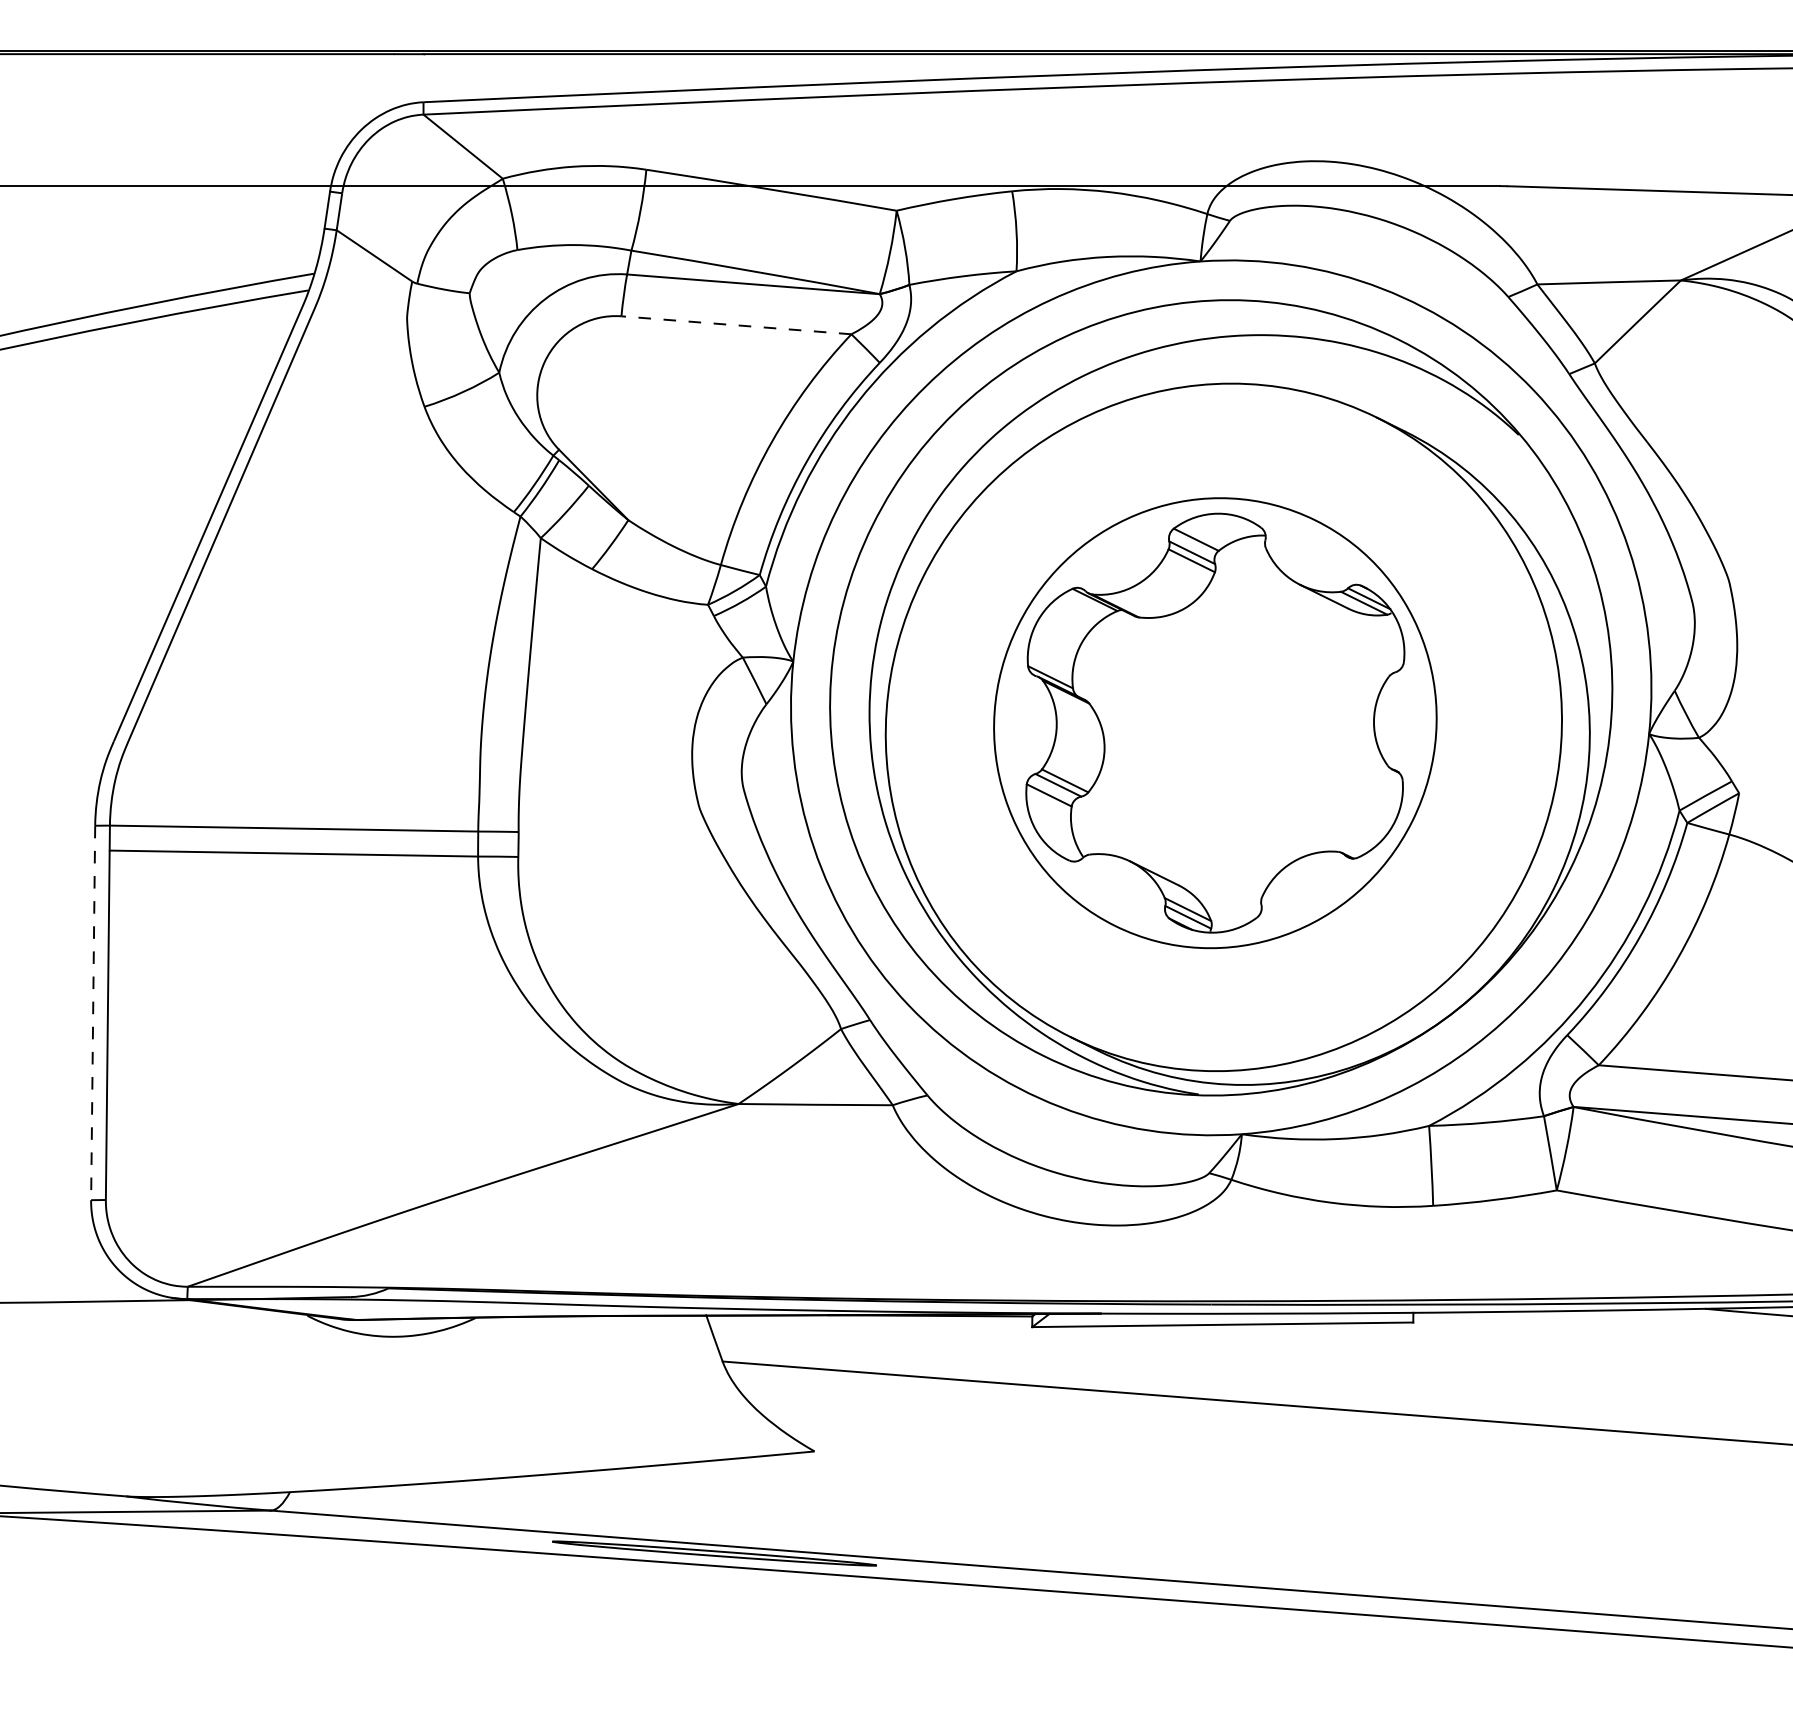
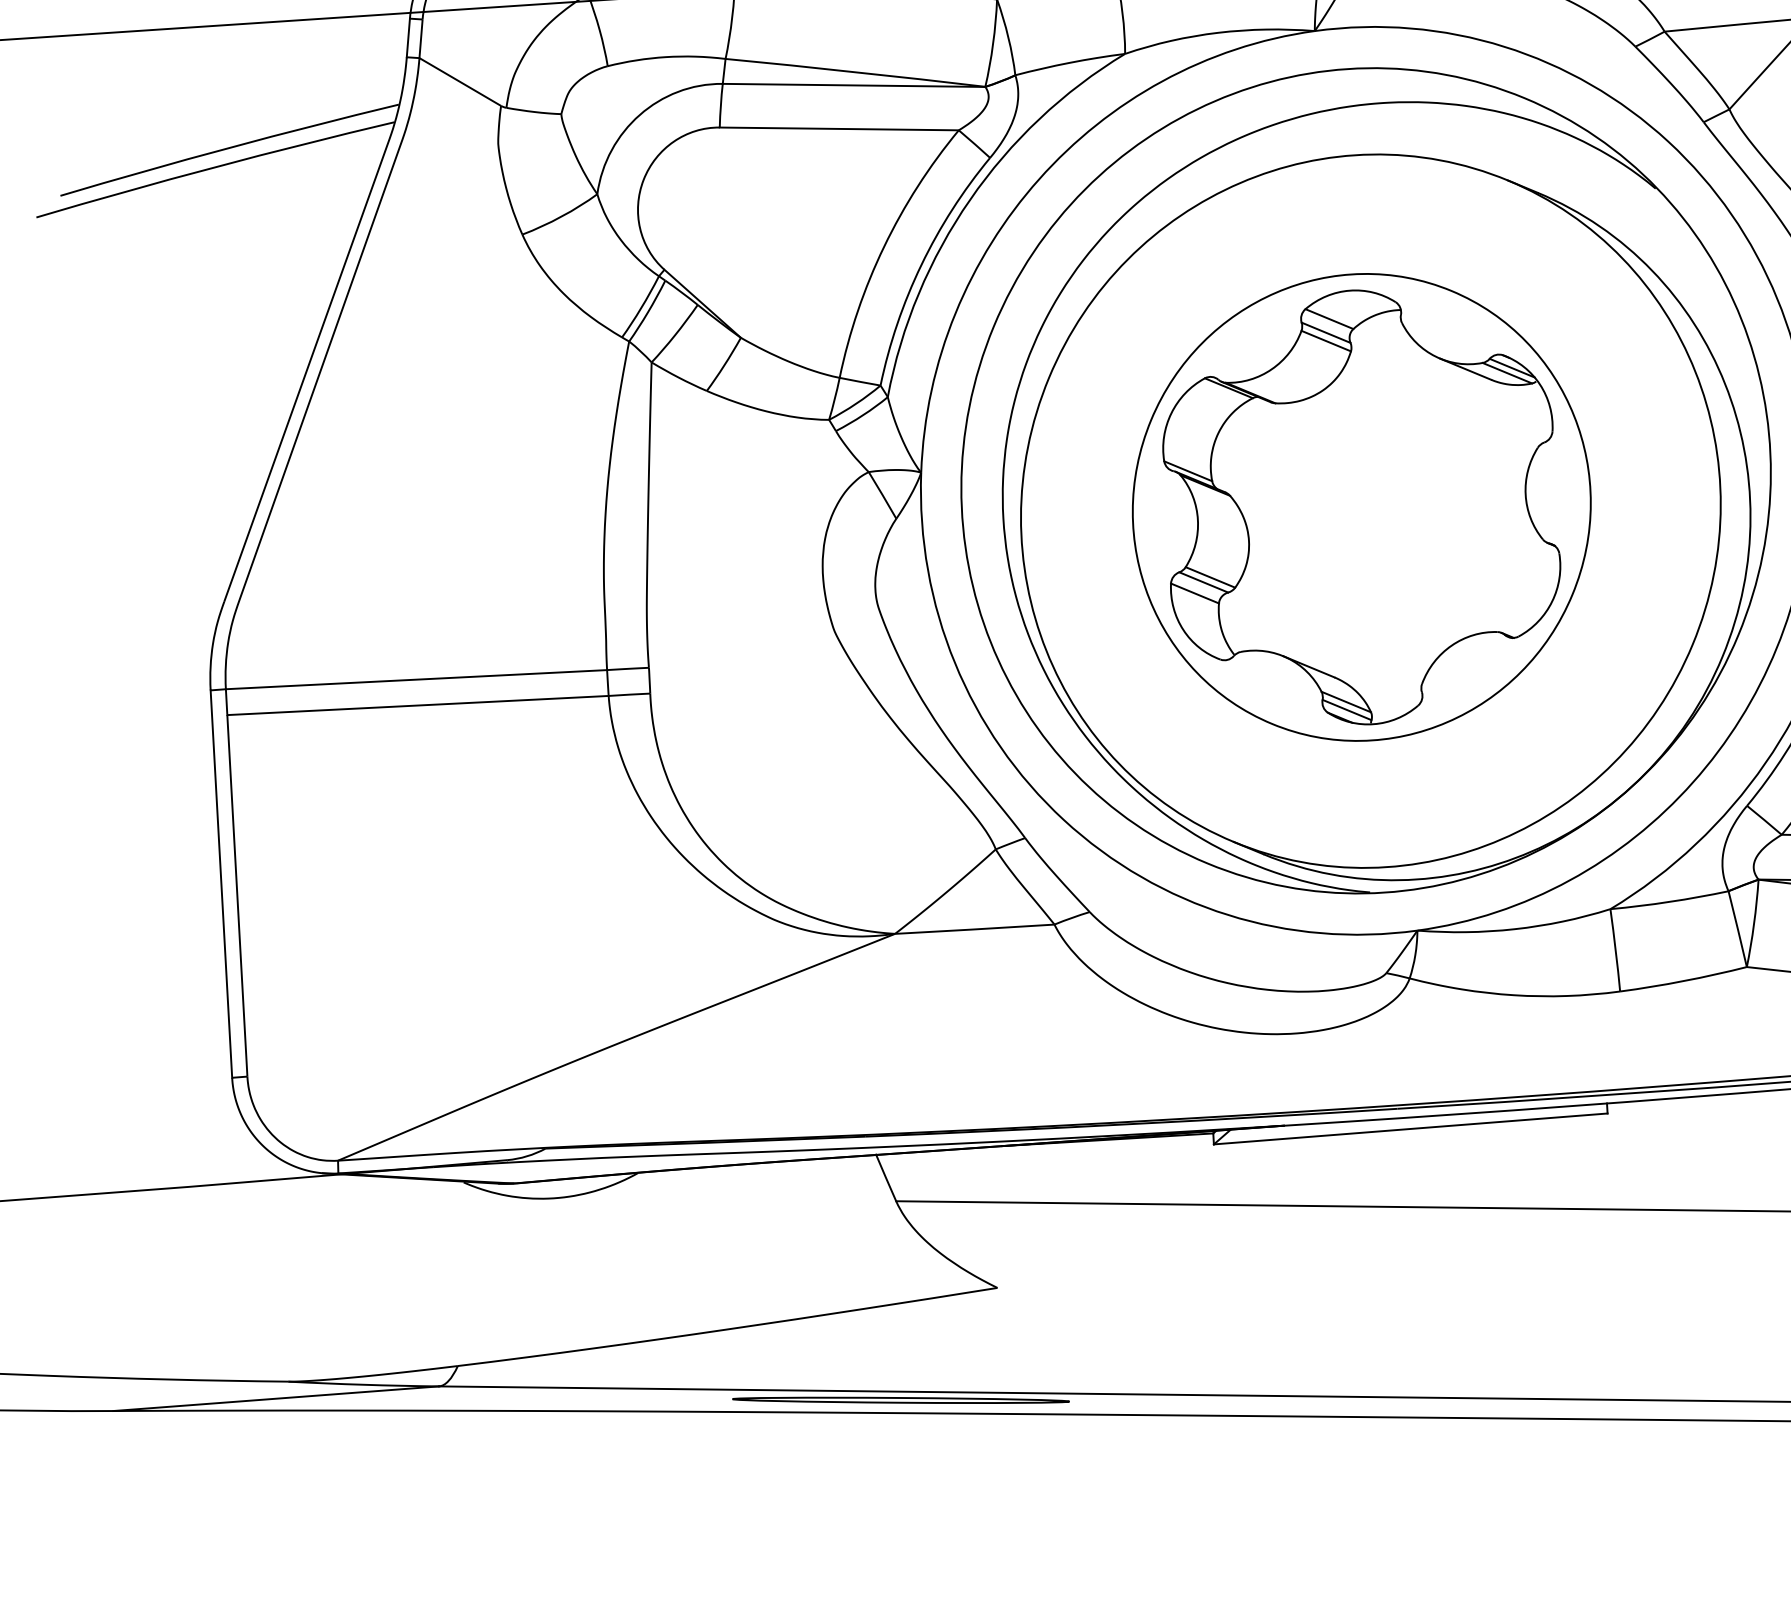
line: (735, 325) -> (838, 129), dashed -> solid
line: (93, 1013) -> (221, 884), dashed -> solid

